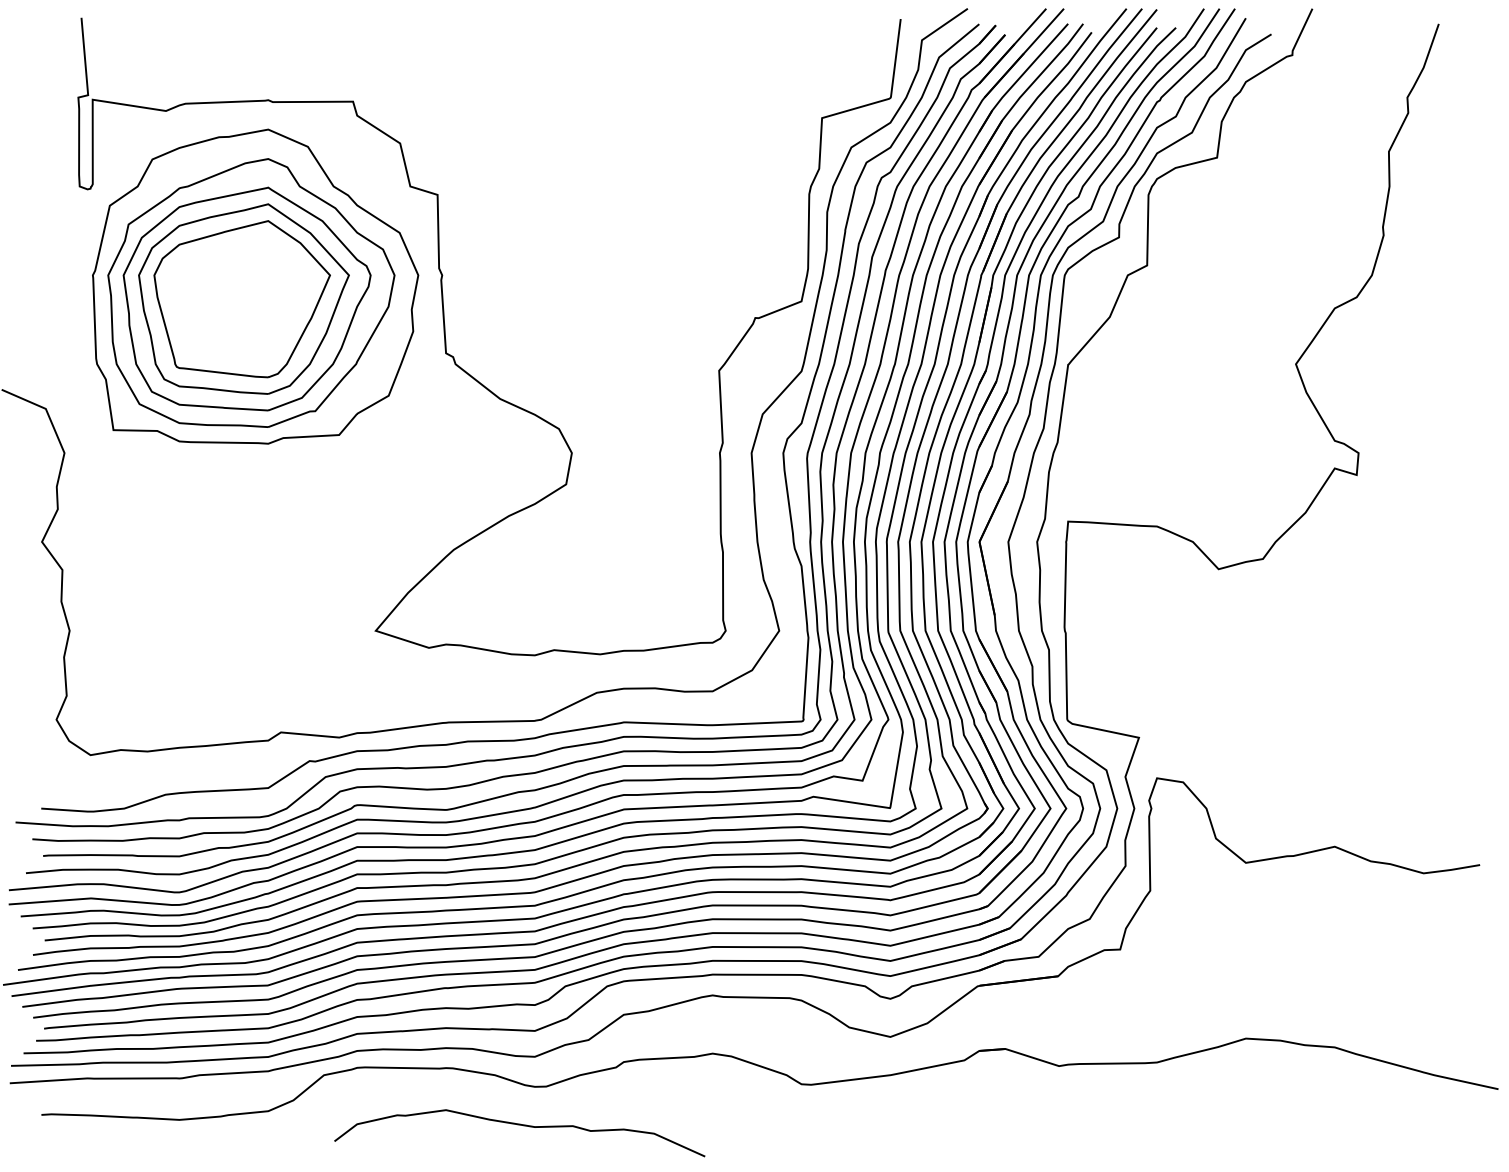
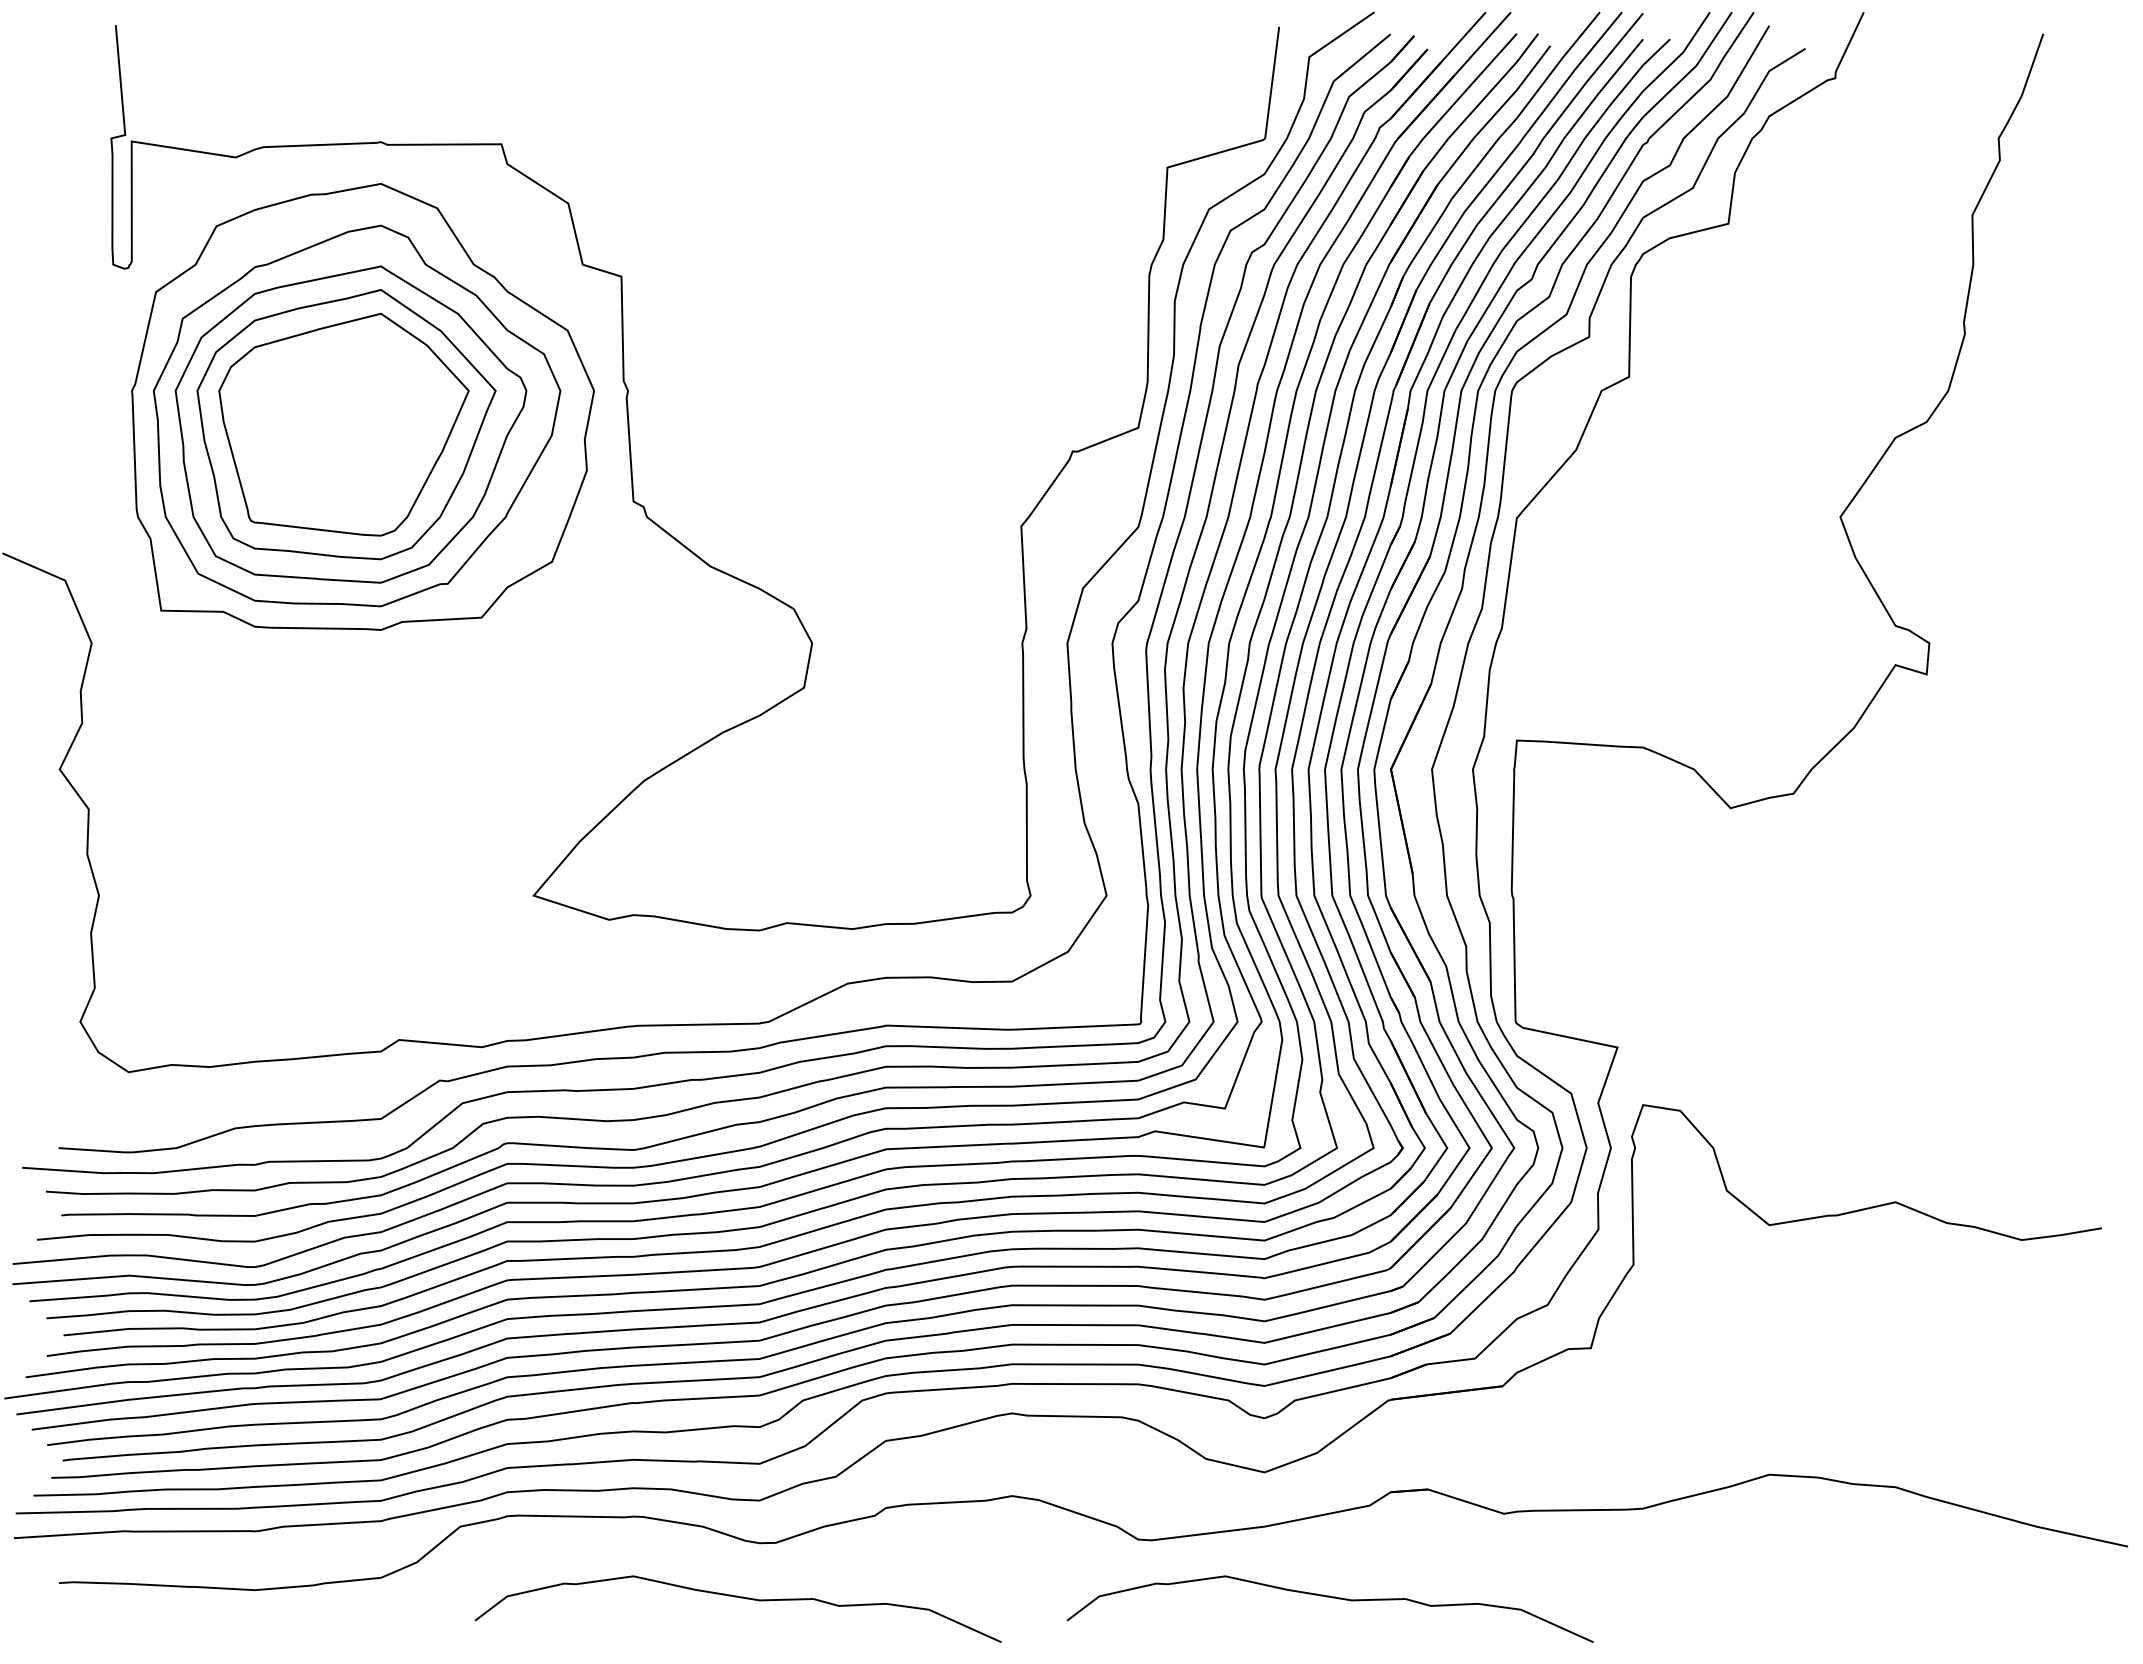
curve: (938, 1125) -> (1332, 1598), added

